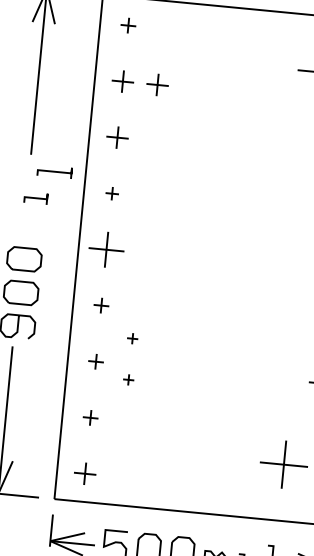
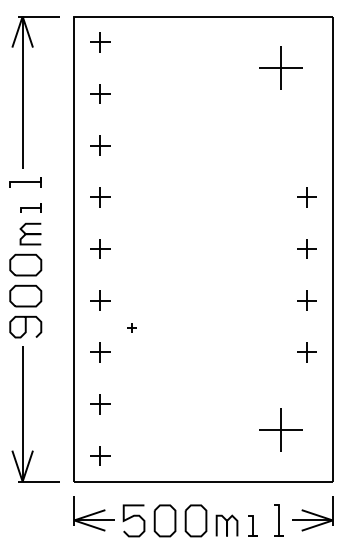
part: (128, 25) -> (100, 42), size x1.43
part: (158, 84) -> (132, 93), removed
line: (54, 171) -> (25, 182), moved
part: (112, 193) -> (100, 197), size x1.67
curve: (32, 225) -> (30, 233), added
part: (107, 249) -> (100, 248), size x0.62
part: (101, 305) -> (100, 300), size x1.43
part: (96, 361) -> (100, 352), size x1.43
part: (128, 379) -> (131, 365), removed
part: (90, 418) -> (100, 404), size x1.43

